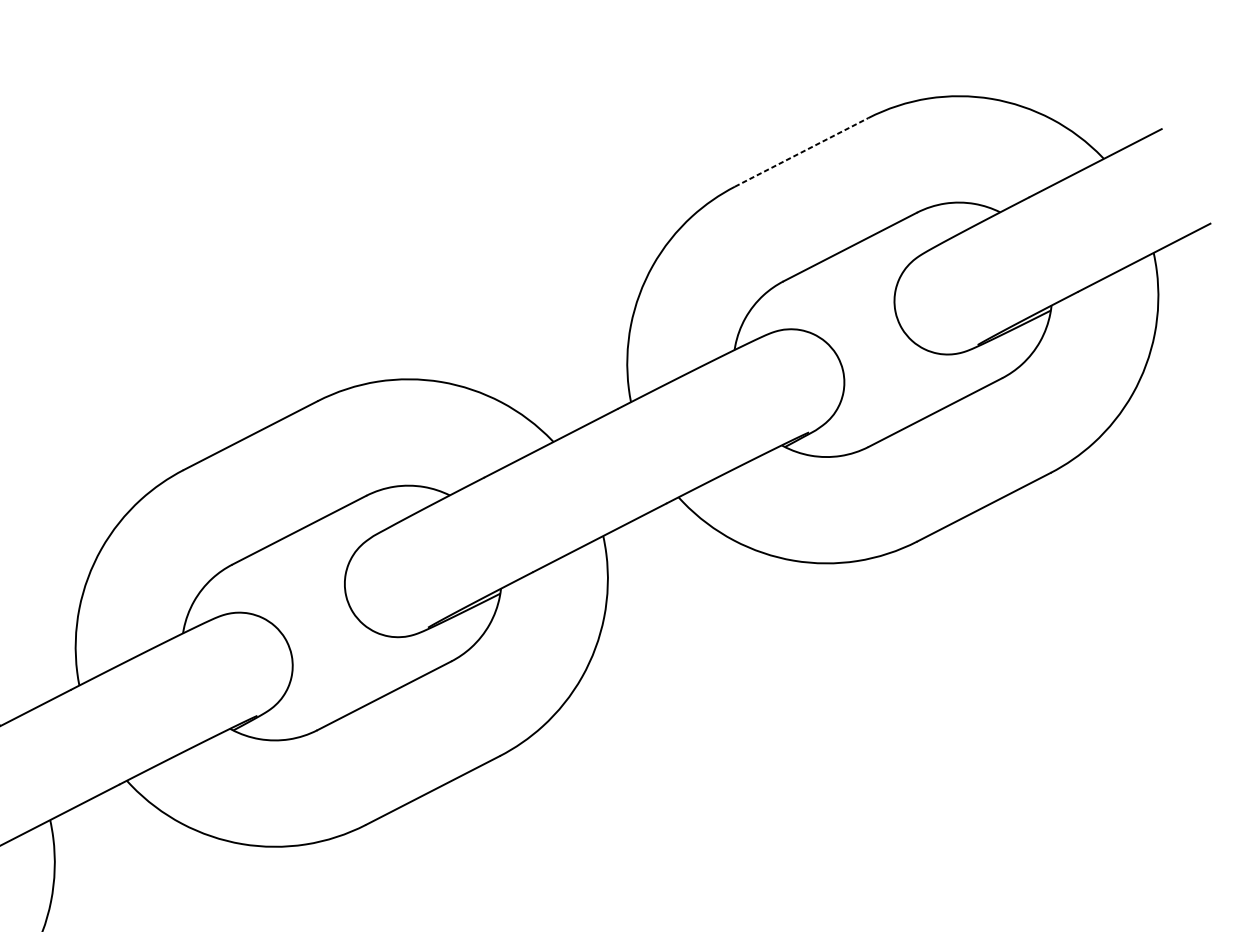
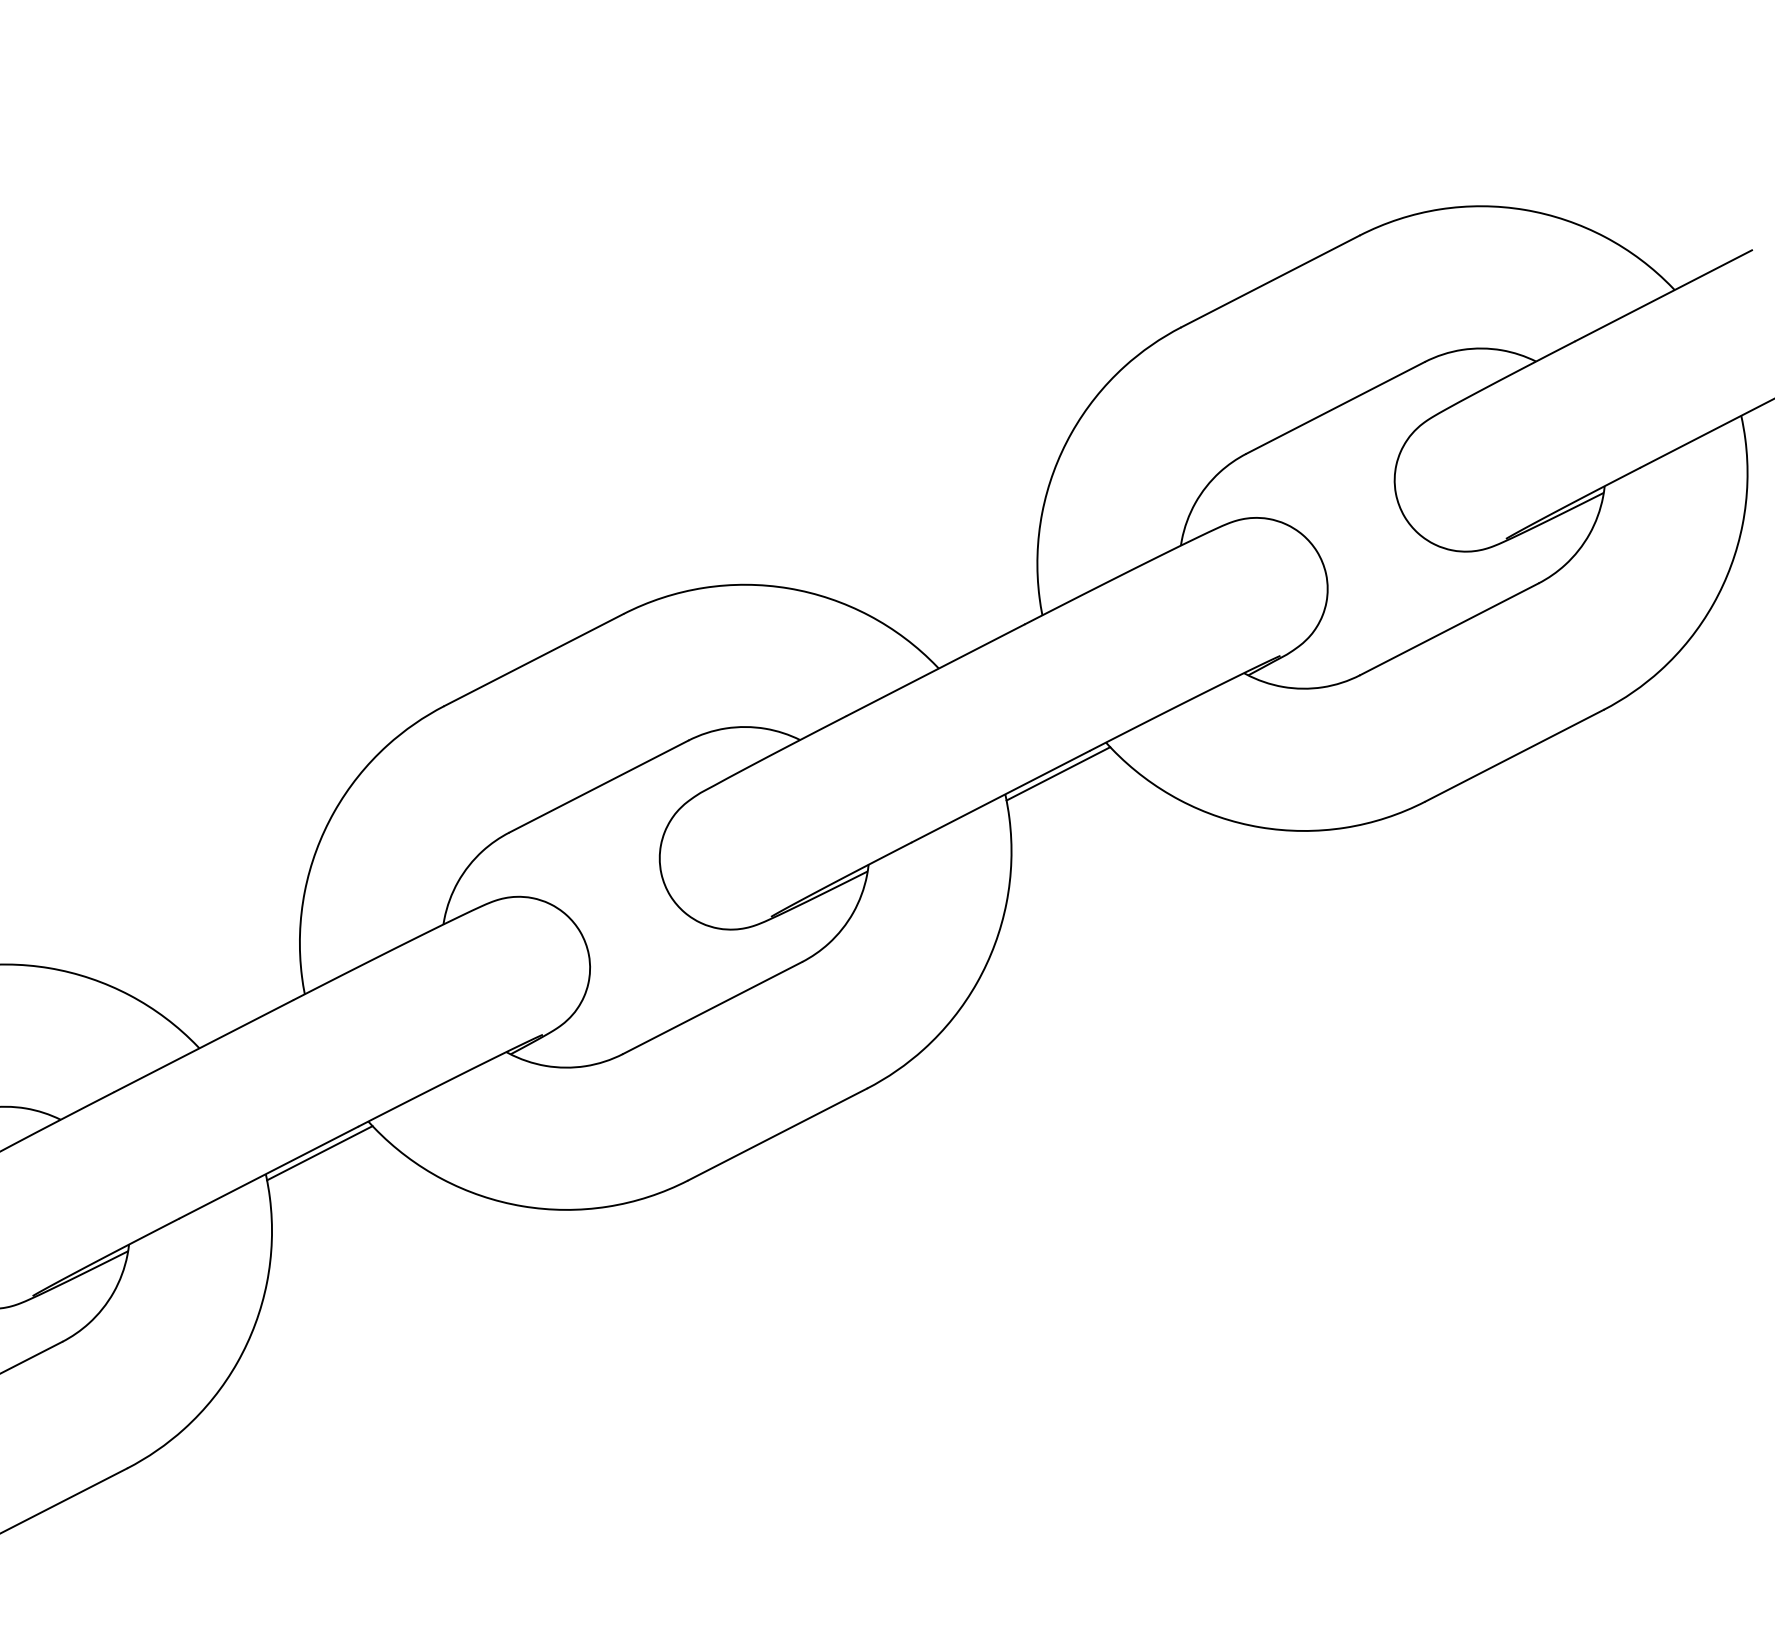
line: (801, 152) -> (1270, 281), dashed -> solid
line: (643, 520) -> (1058, 773), added
line: (90, 804) -> (319, 1153), added

